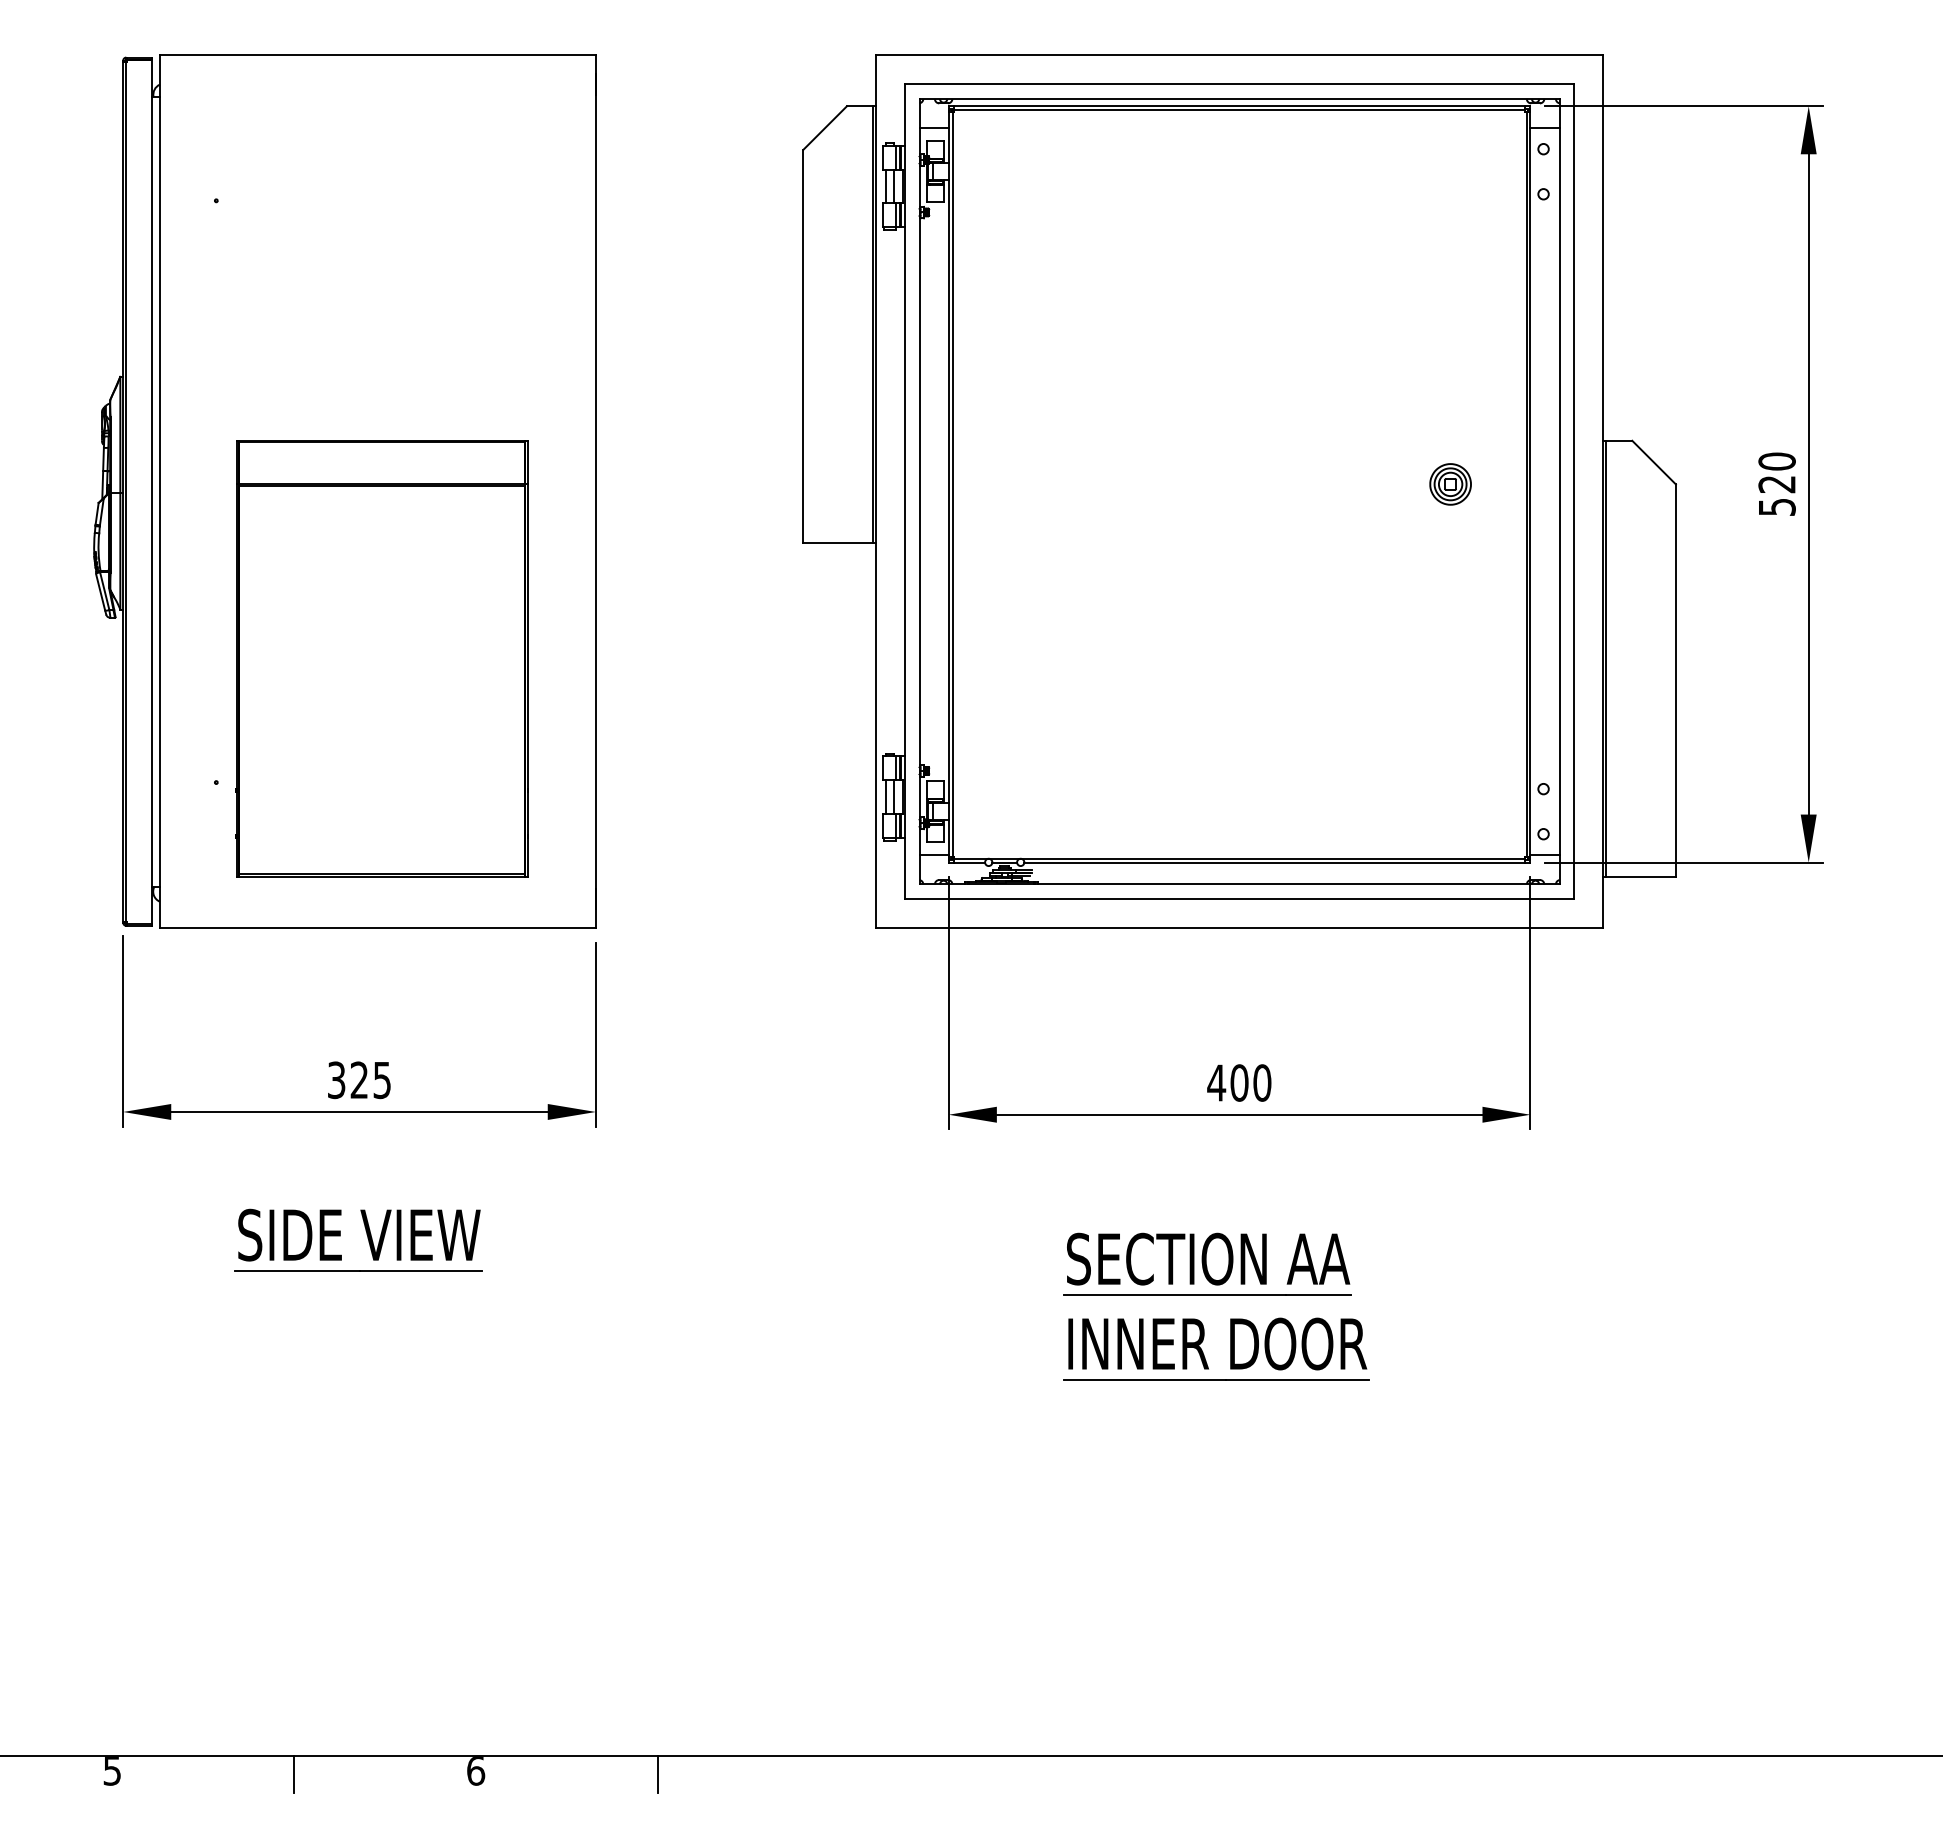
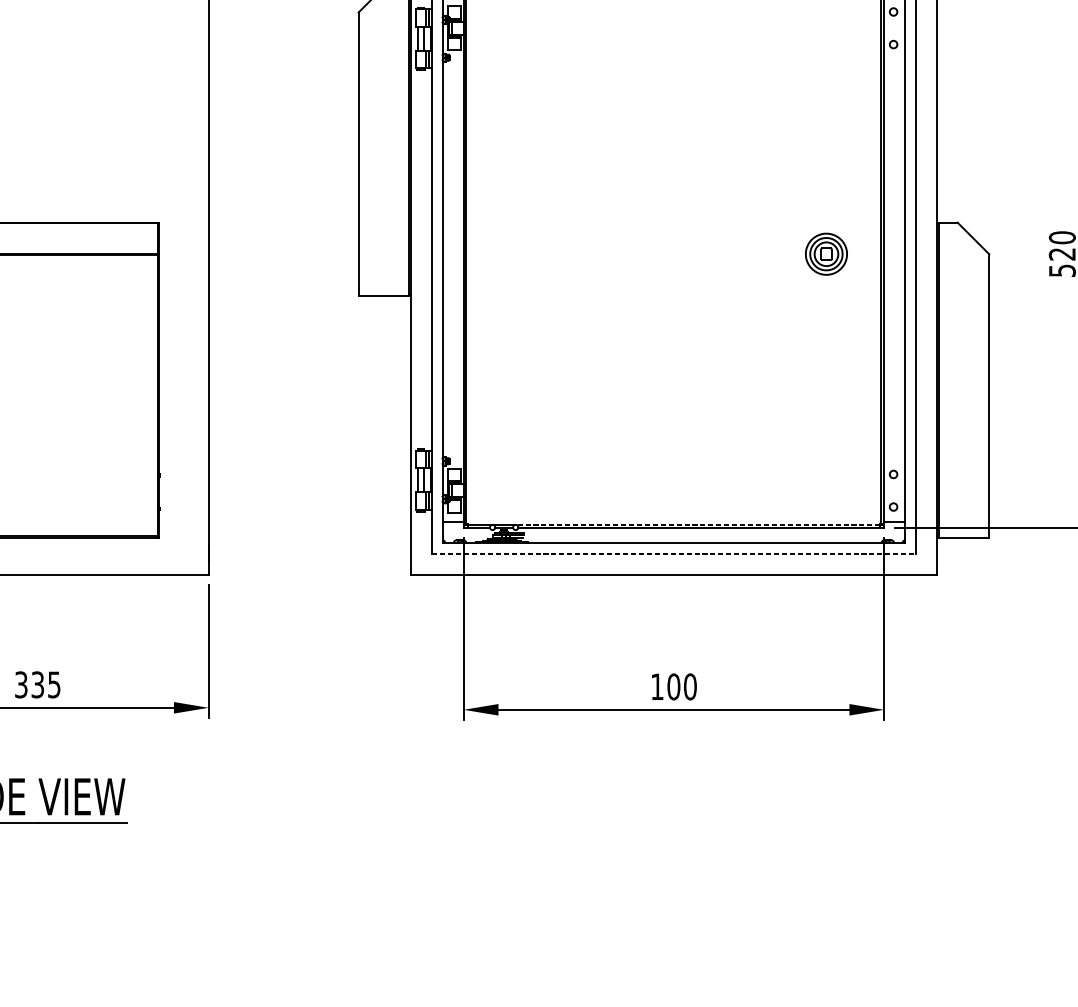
part: (1450, 484) -> (826, 254), size x1.4
line: (1273, 858) -> (698, 524), solid -> dashed
line: (1239, 898) -> (673, 553), solid -> dashed
text: (359, 1080) -> (37, 685), 325 -> 335
text: (1216, 1082) -> (657, 686), 400 -> 100
part: (1216, 1295) -> (657, 840), removed

